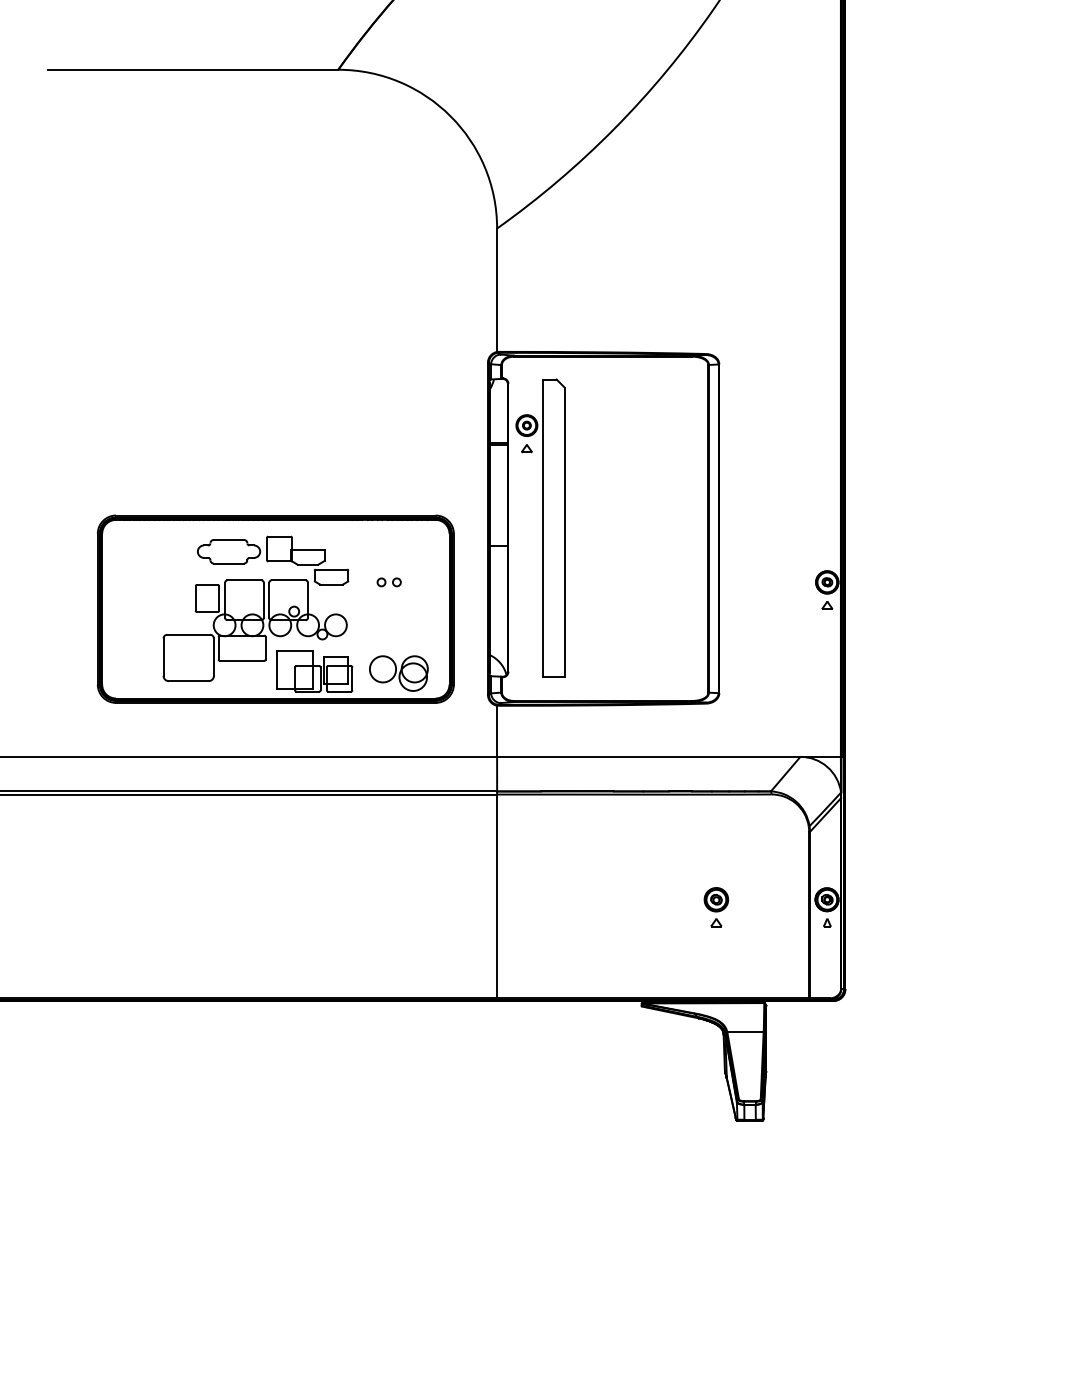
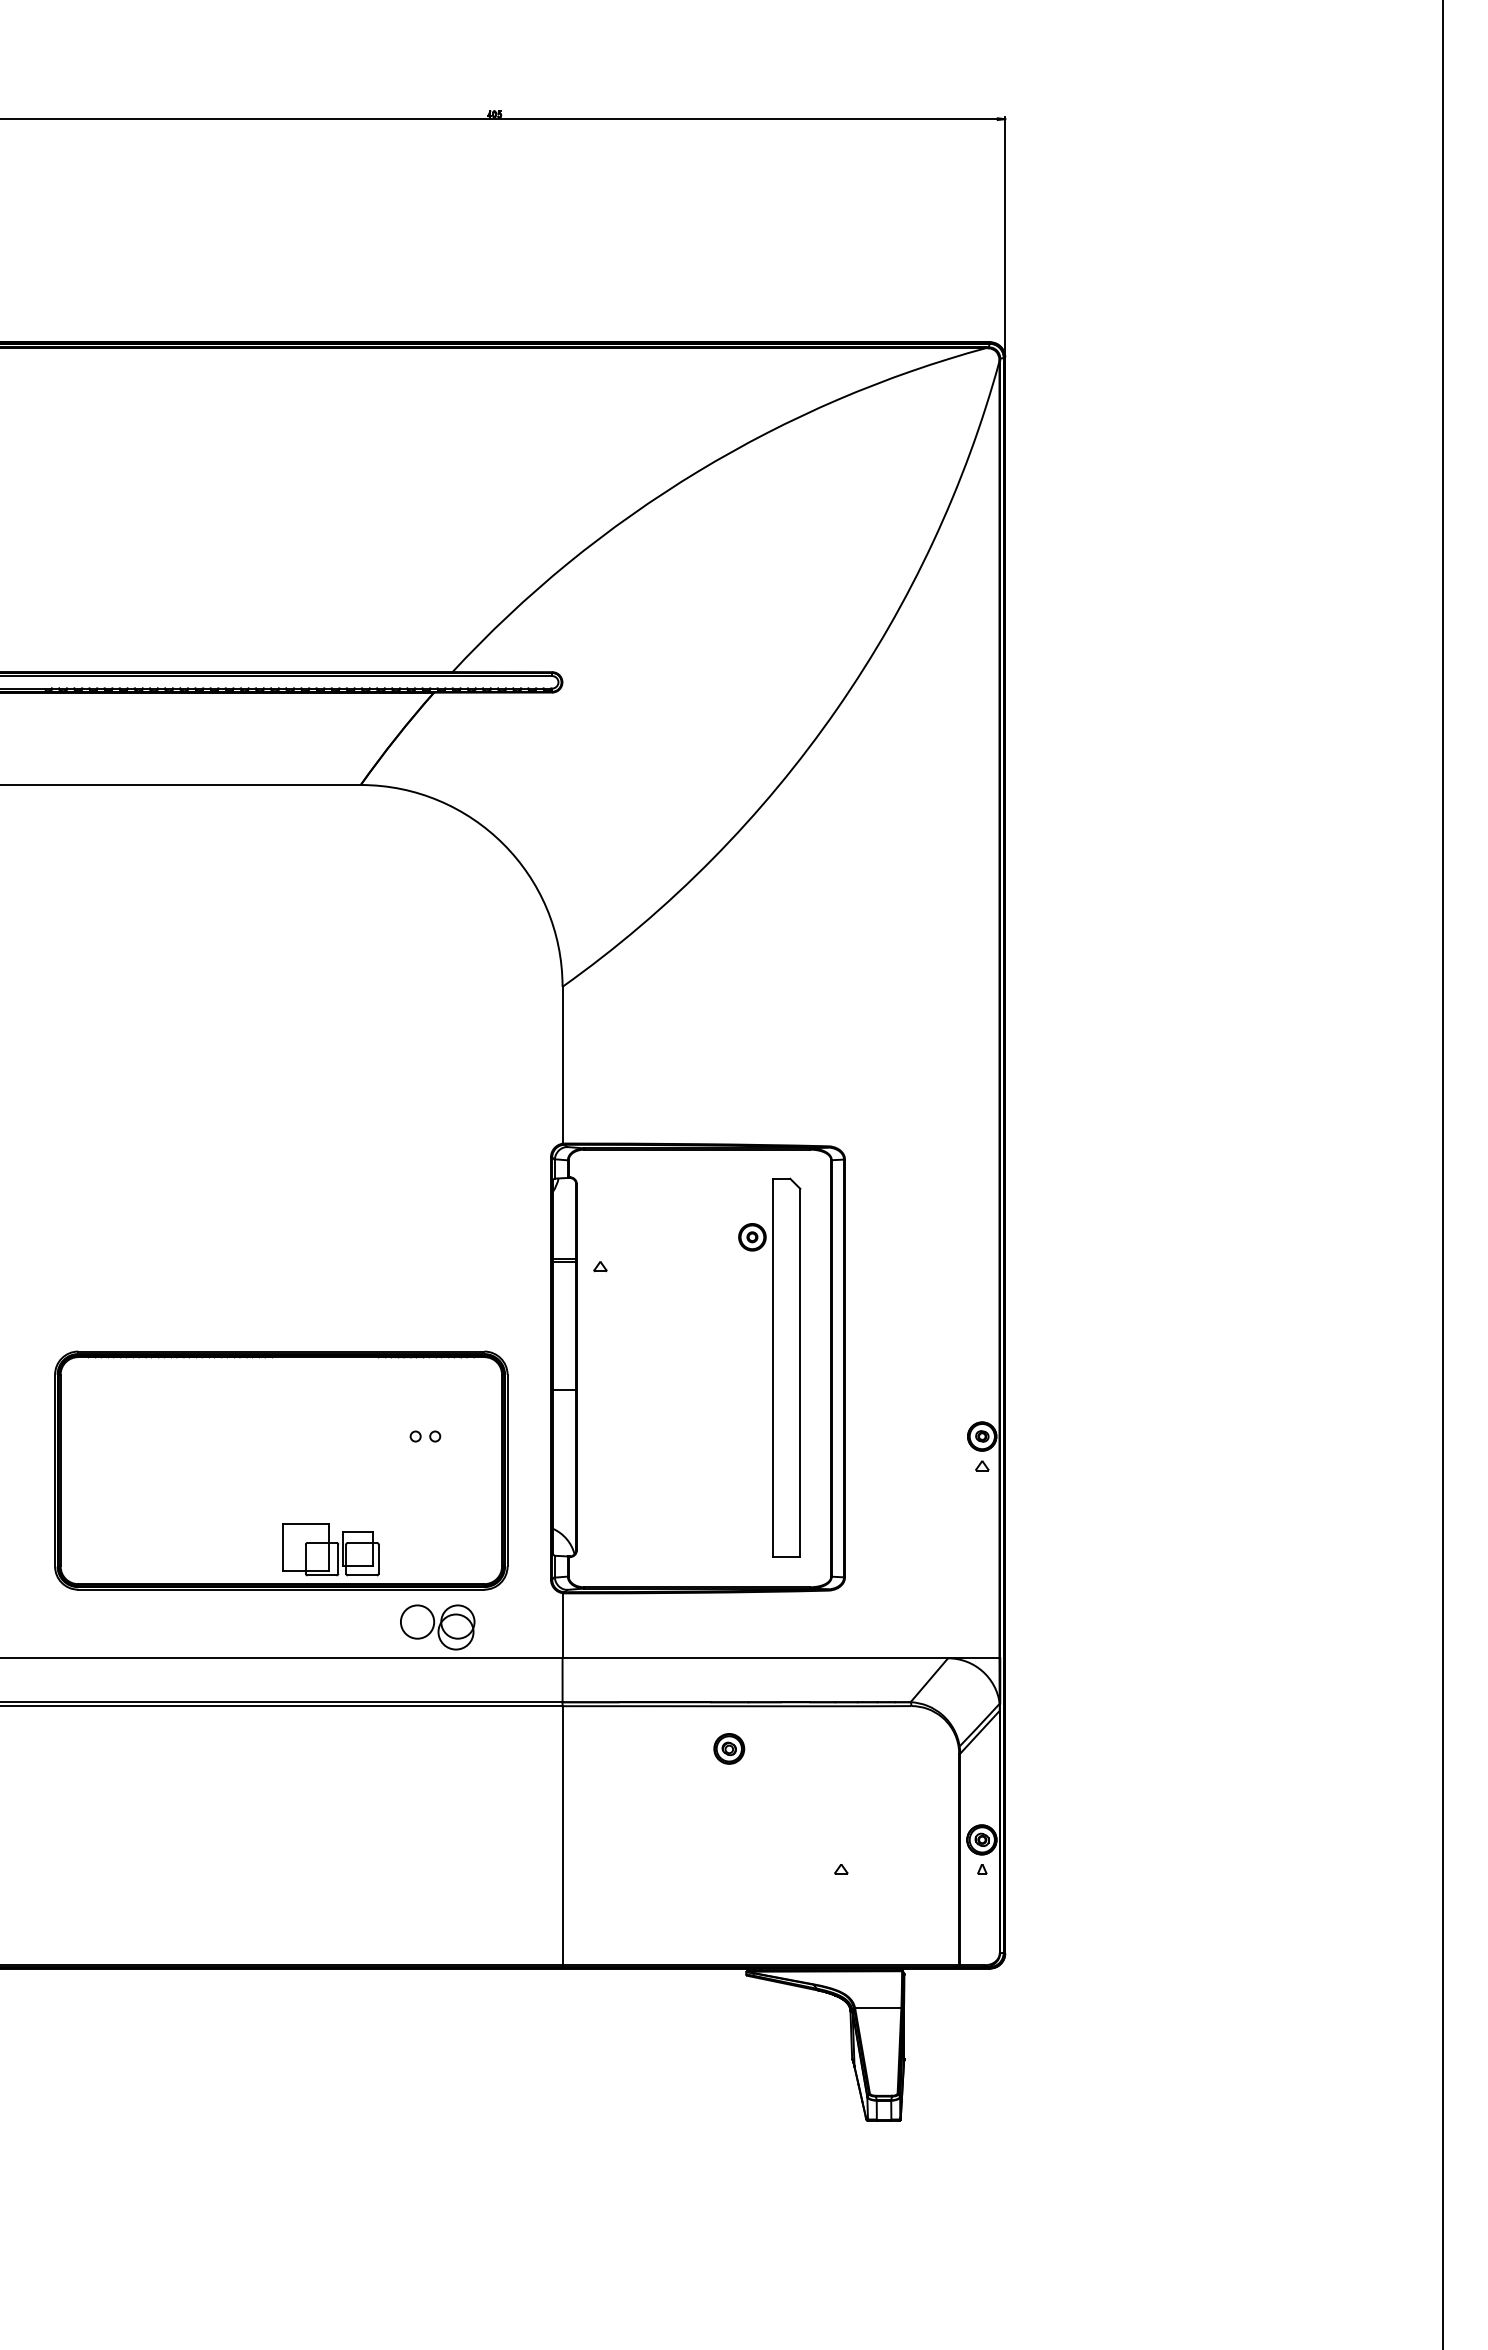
part: (540, 528) -> (769, 1367), moved
part: (255, 608) -> (255, 1469), removed
part: (398, 673) -> (437, 1627), moved
part: (716, 899) -> (729, 1748), moved

